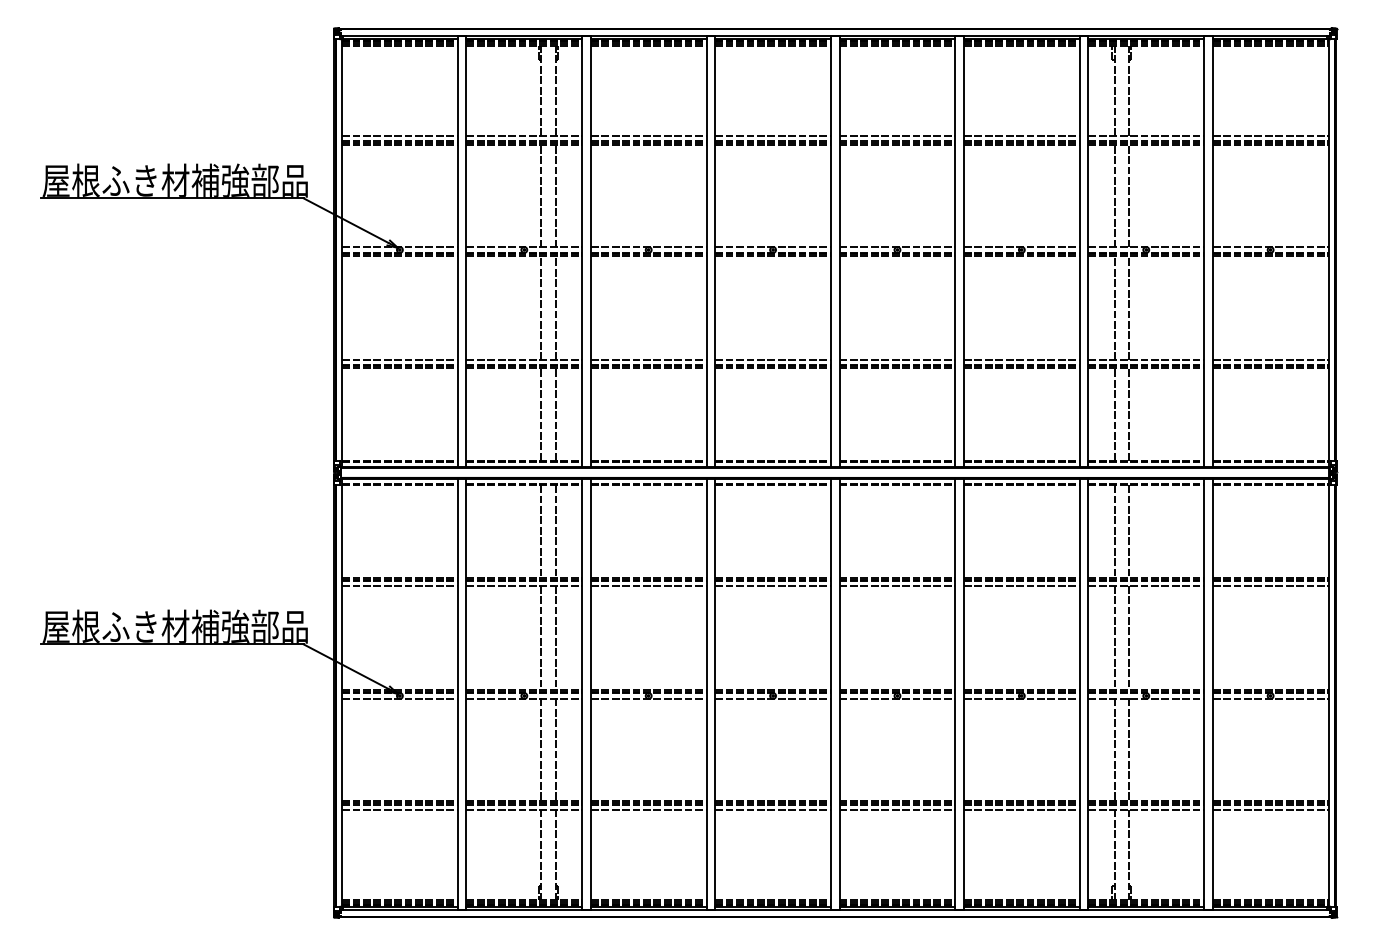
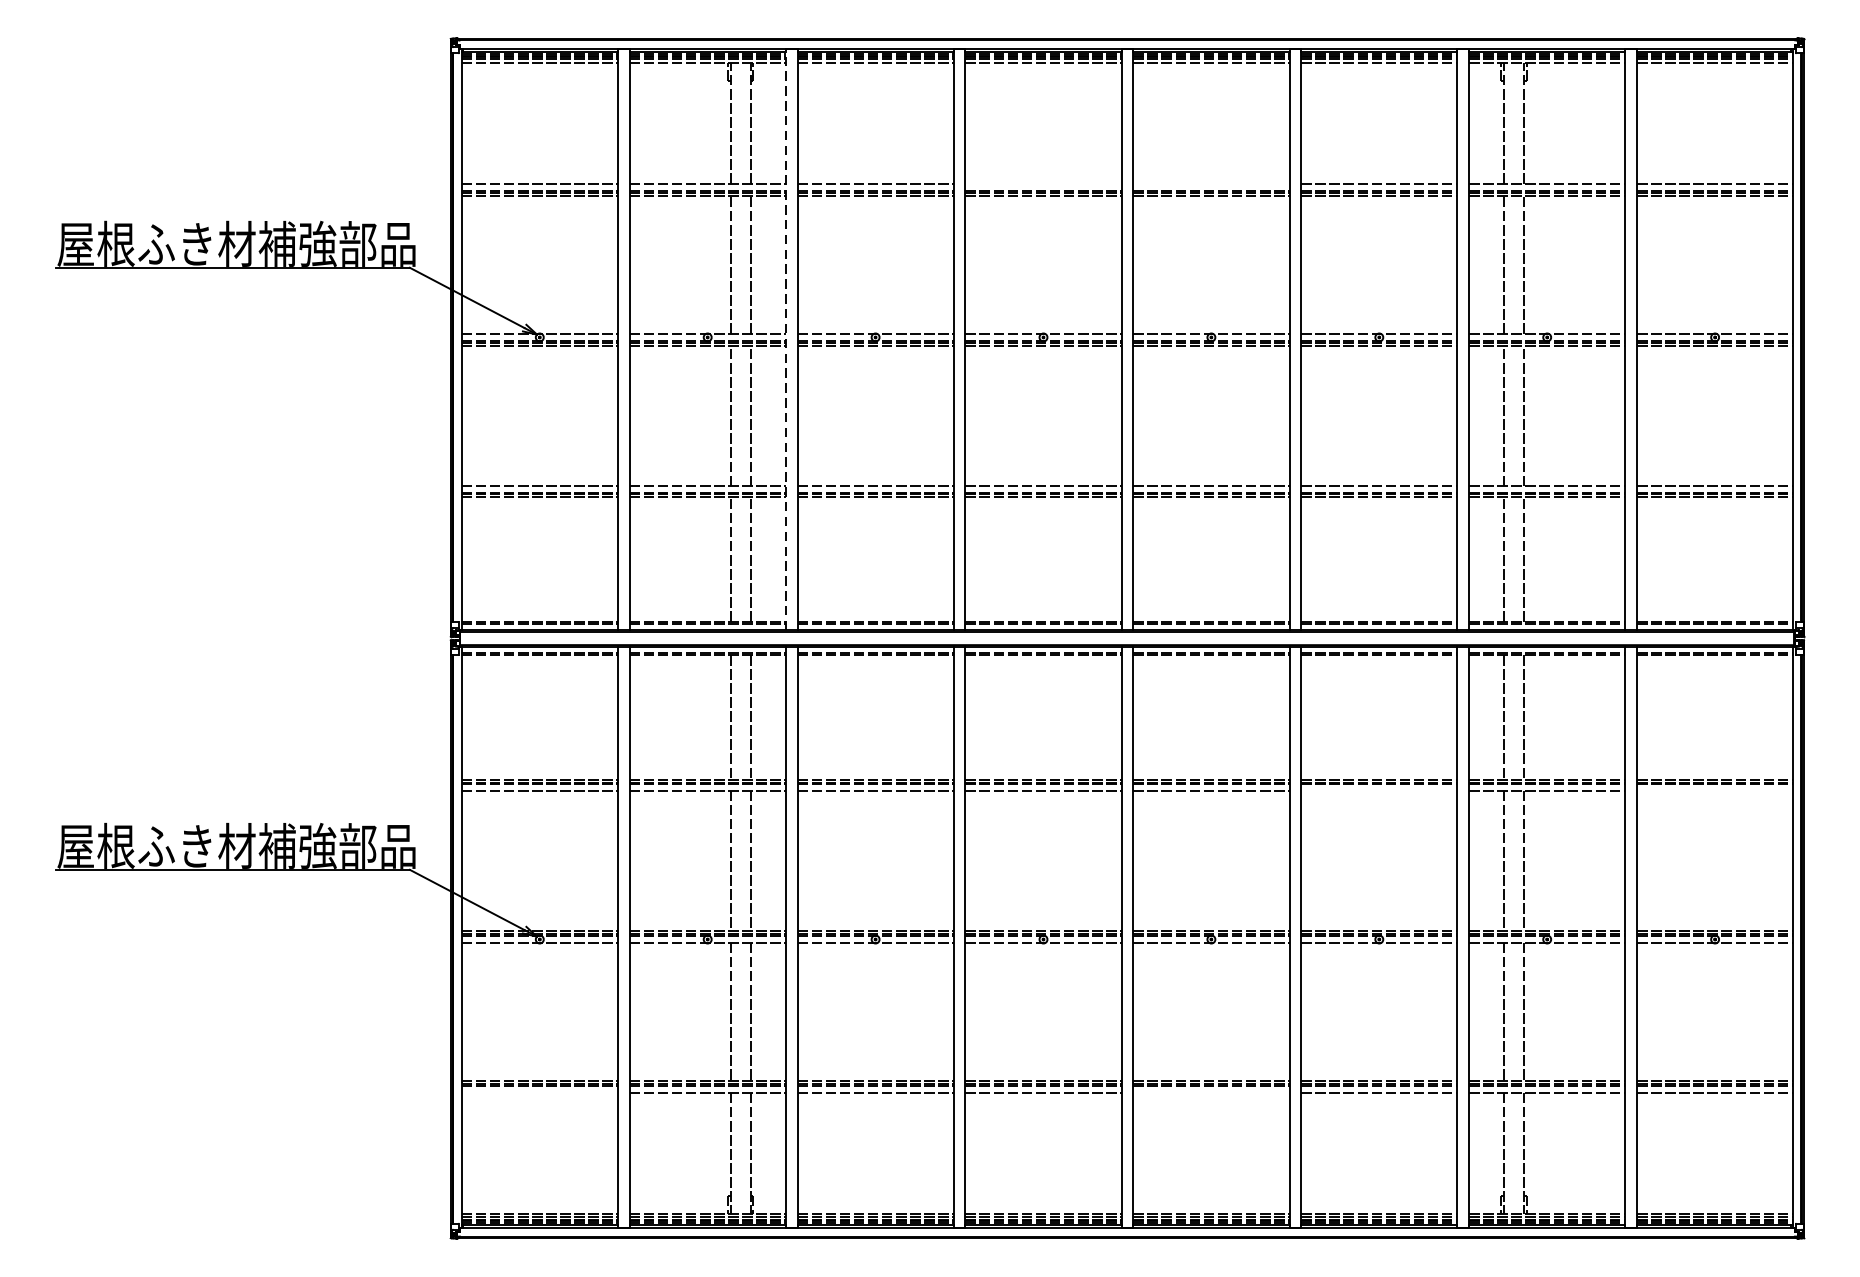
line: (772, 136) -> (1042, 184), removed
line: (897, 136) -> (1211, 184), removed
line: (582, 251) -> (786, 339), solid -> dashed
line: (1021, 585) -> (1378, 790), removed
line: (1270, 585) -> (1714, 790), removed
line: (399, 809) -> (539, 1092), removed
line: (897, 809) -> (1211, 1092), removed

